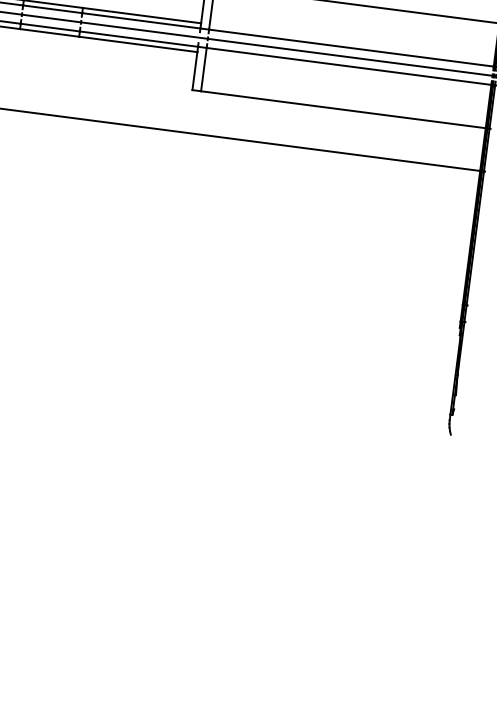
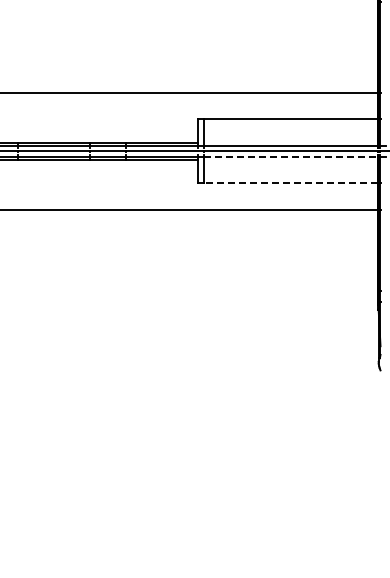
line: (349, 65) -> (290, 156), solid -> dashed
line: (343, 109) -> (290, 183), solid -> dashed

